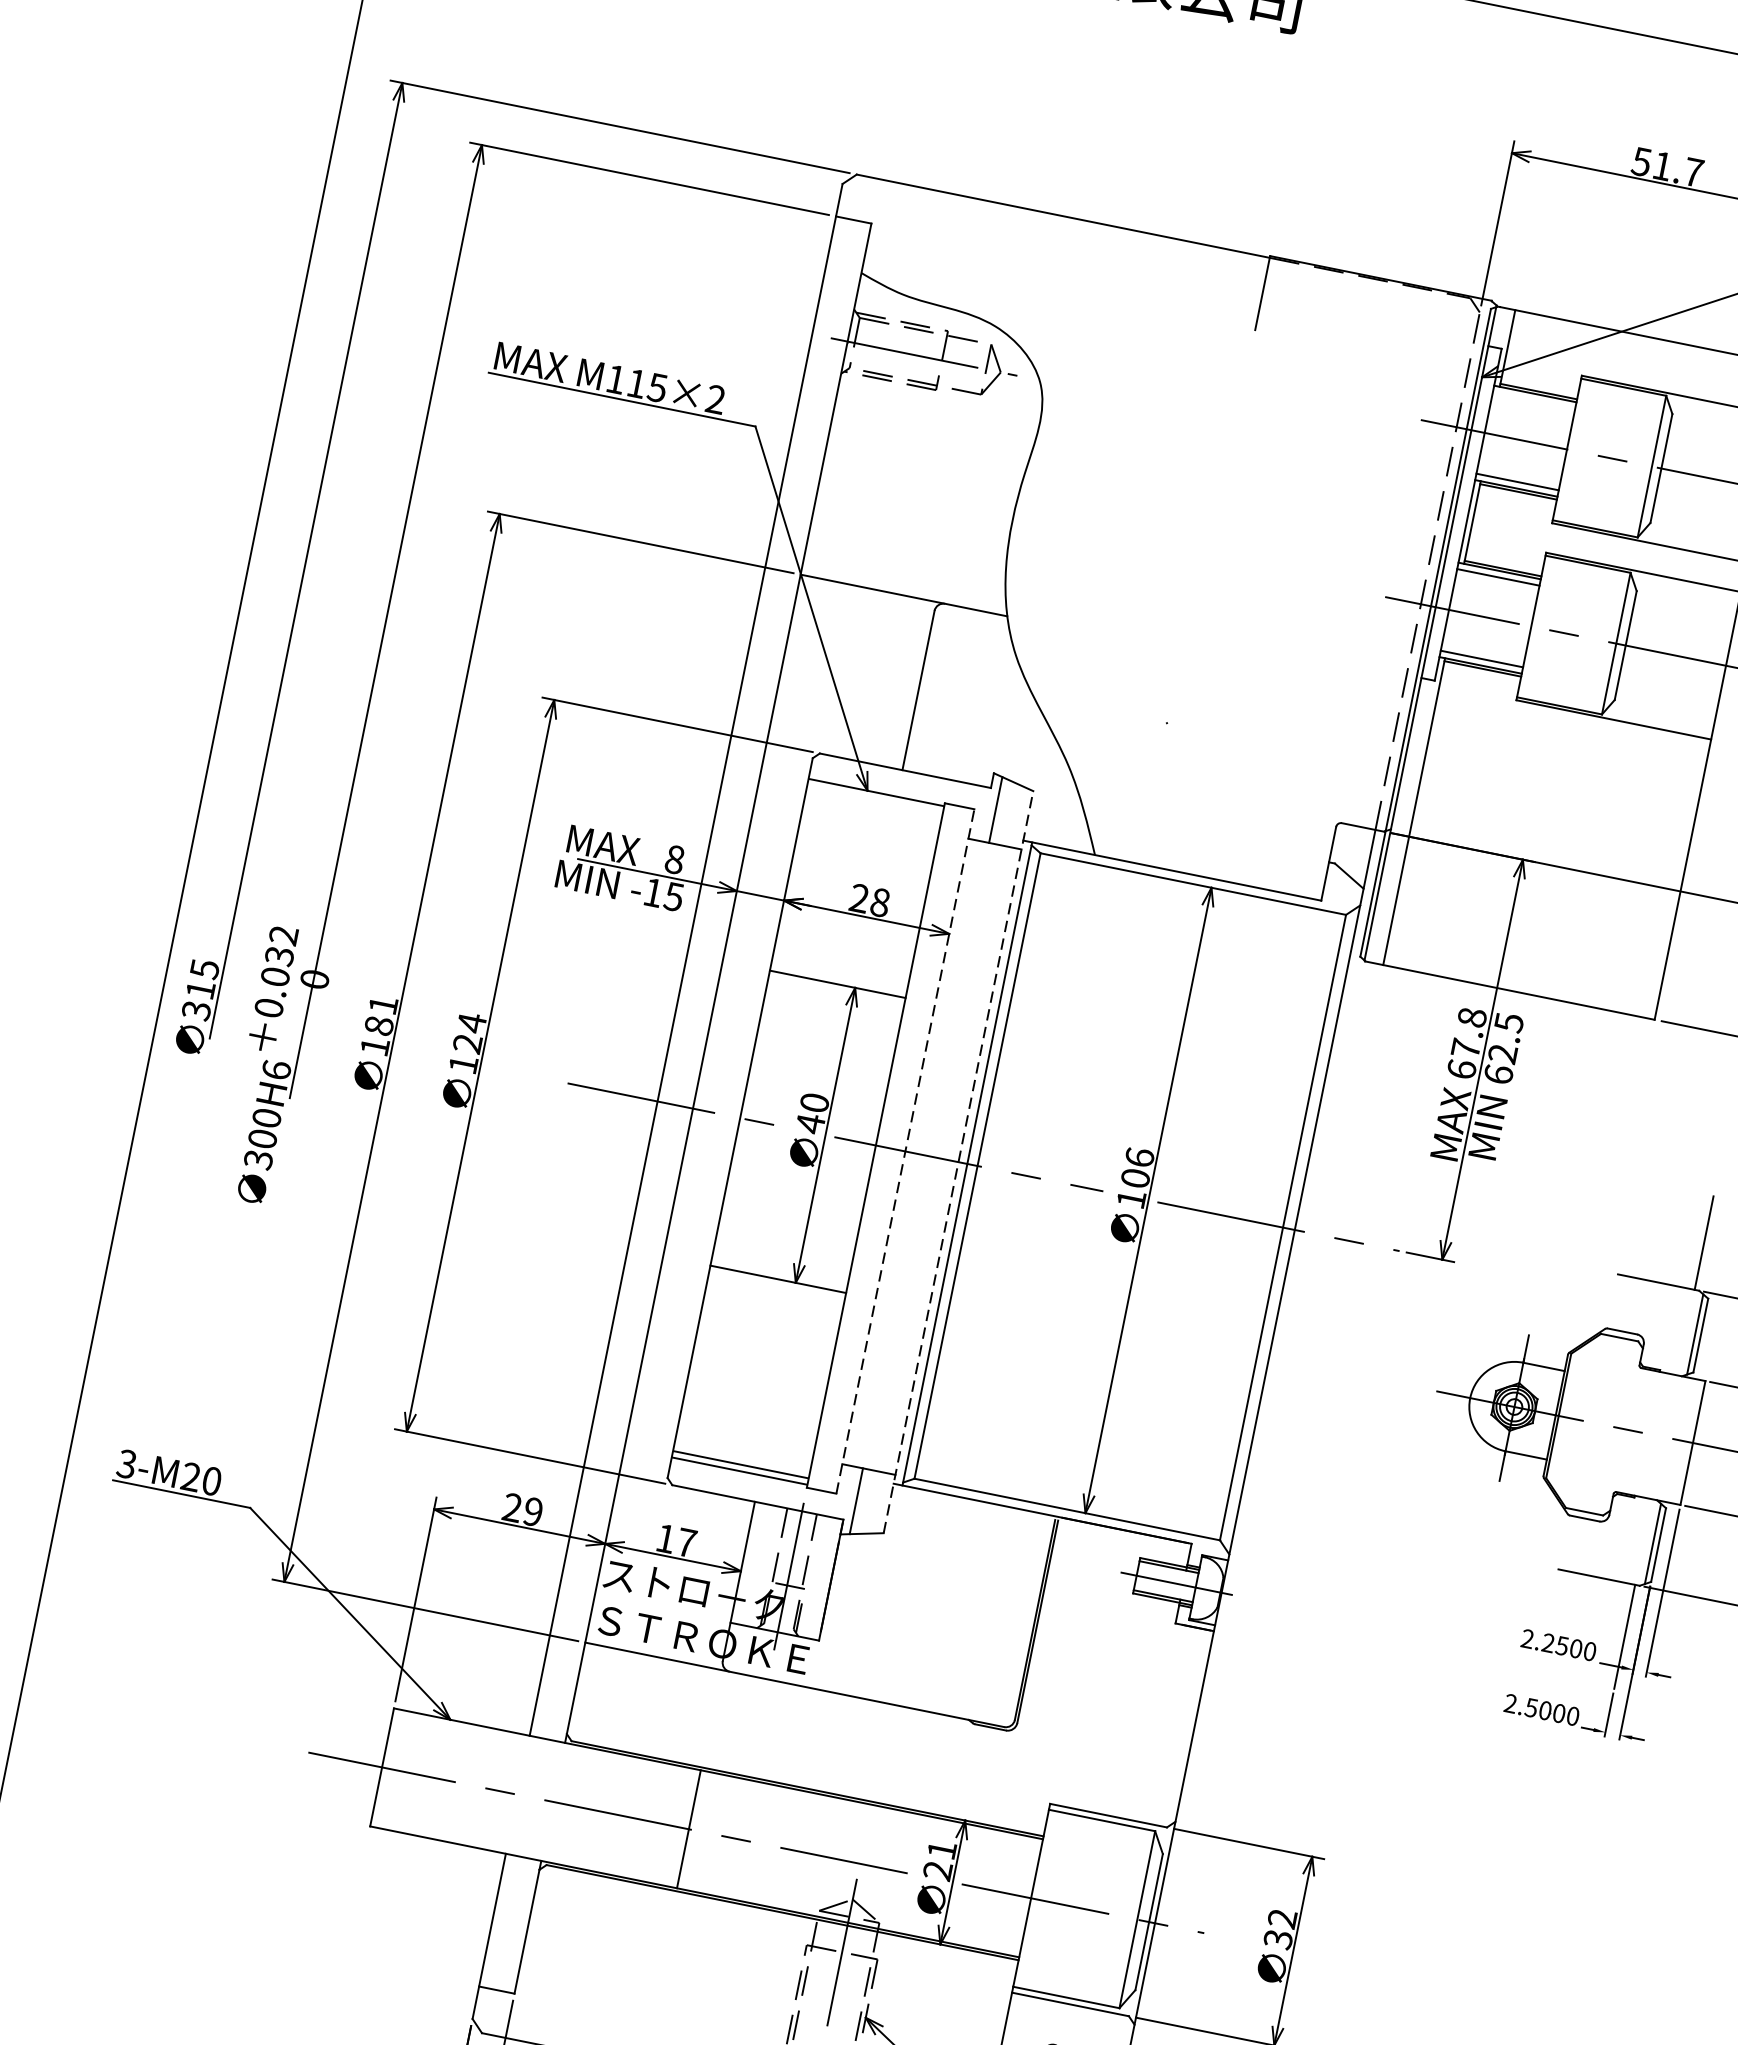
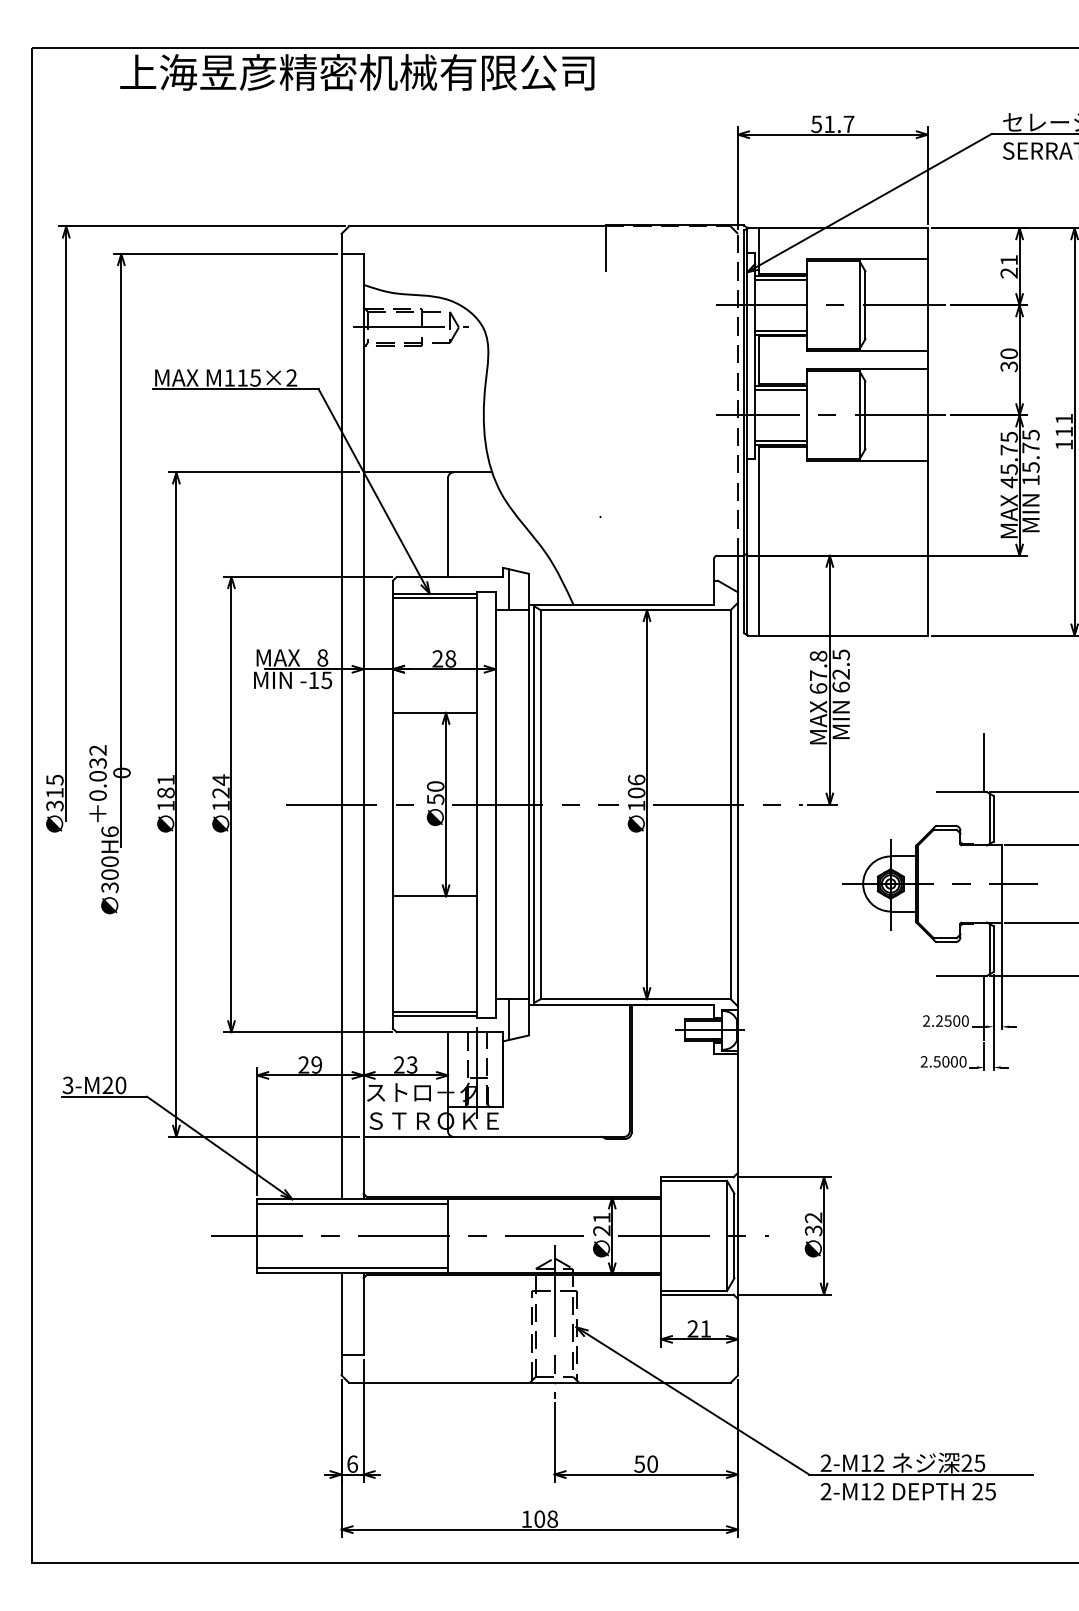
line: (1533, 399) -> (780, 279), added
line: (874, 798) -> (434, 597), added
text: (810, 1123) -> (435, 799), 40 -> 50
line: (905, 1151) -> (495, 804), dashed -> solid
line: (958, 1161) -> (528, 804), dashed -> solid
text: (676, 1539) -> (405, 1064), 17 -> 23
line: (545, 1747) -> (352, 1204), added
line: (525, 1849) -> (352, 1267), added

